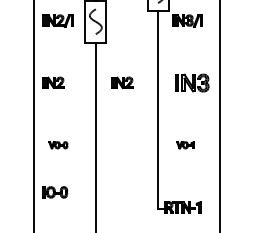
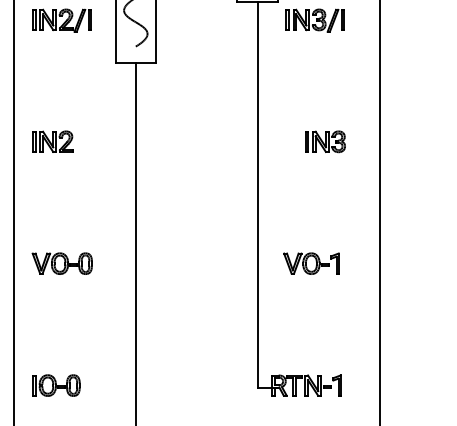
part: (122, 82) -> (187, 141), removed
part: (192, 82) -> (324, 141), size x0.62
part: (58, 145) -> (62, 264), size x1.67
part: (185, 145) -> (311, 264), size x1.67
part: (55, 192) -> (56, 385), moved

